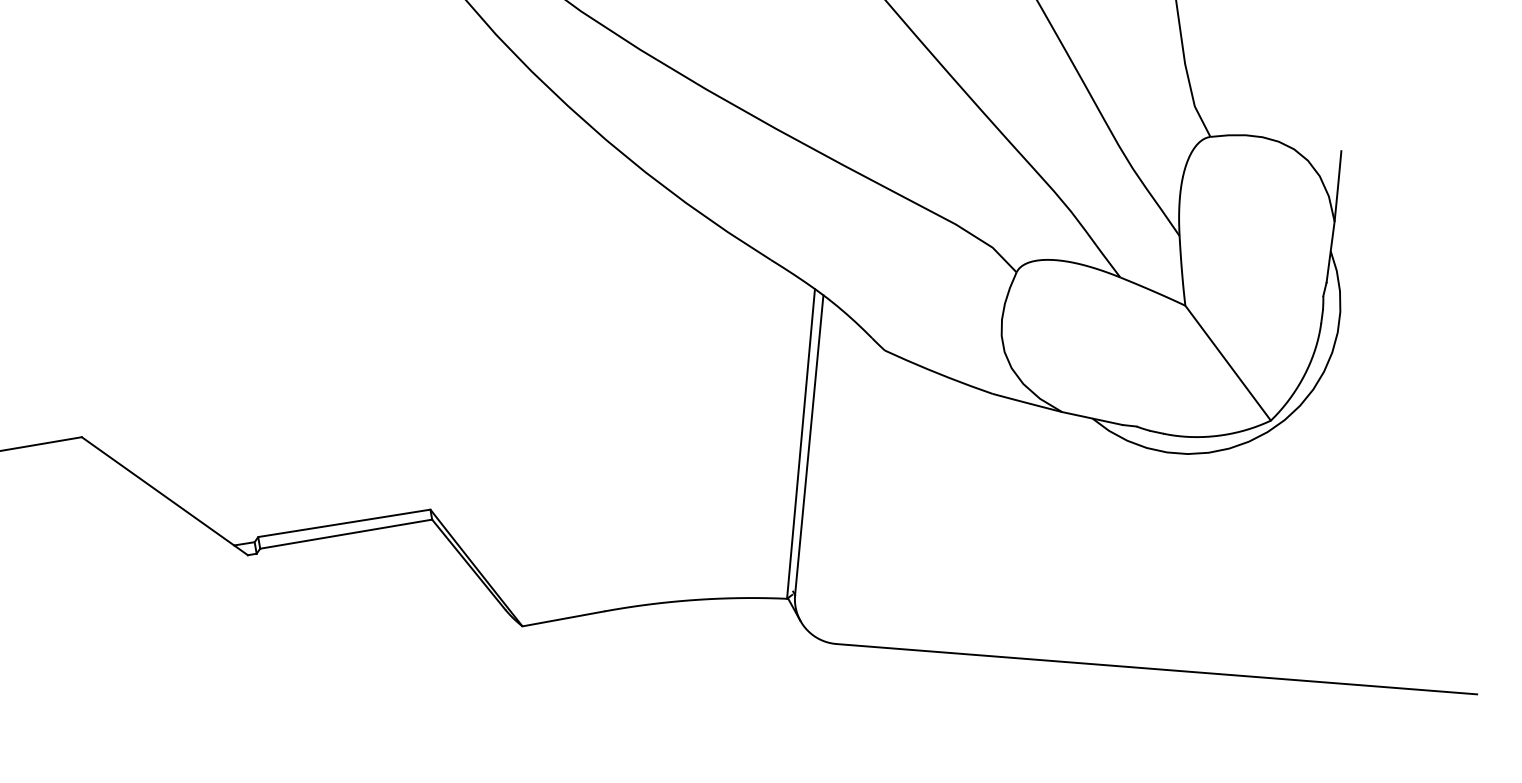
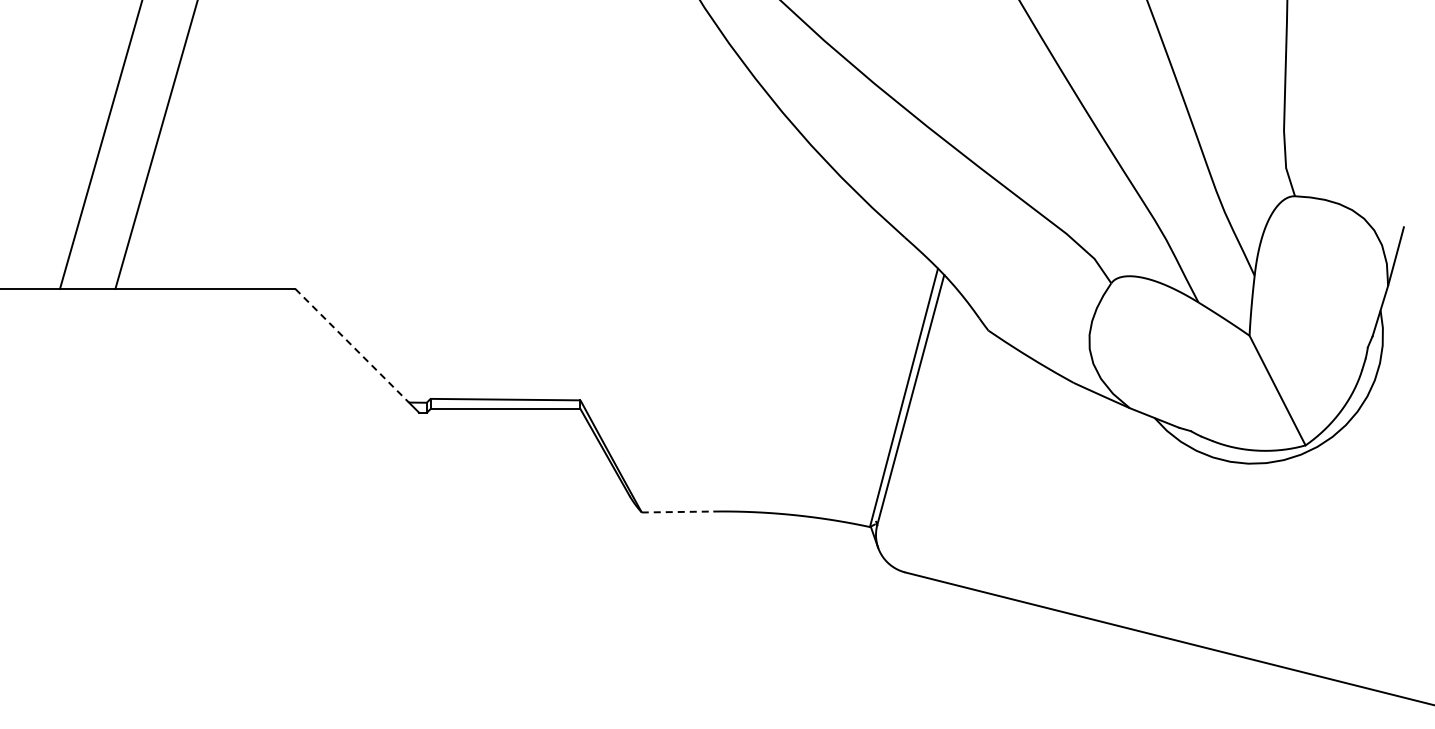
line: (158, 492) -> (352, 346), solid -> dashed
line: (563, 619) -> (677, 512), solid -> dashed

